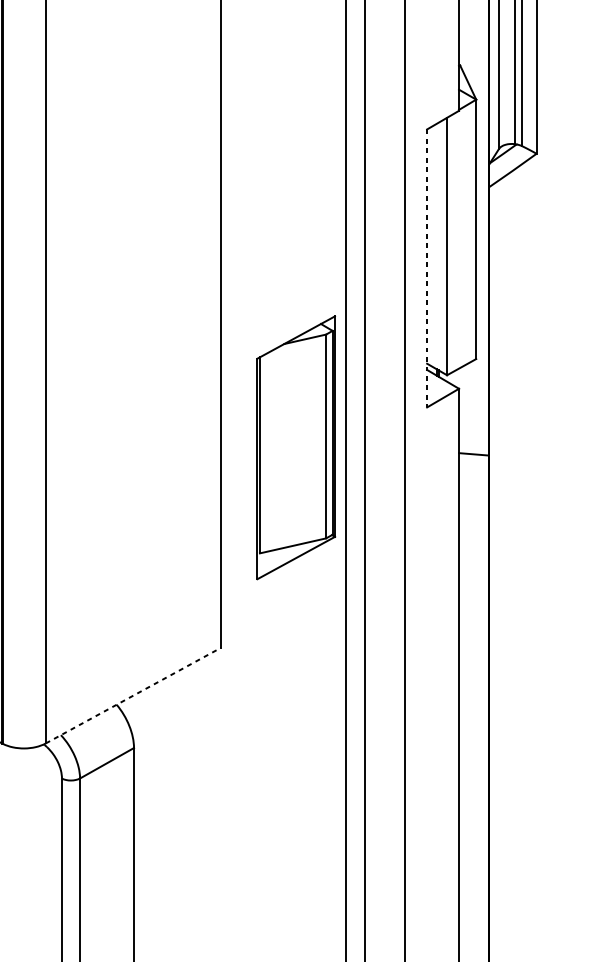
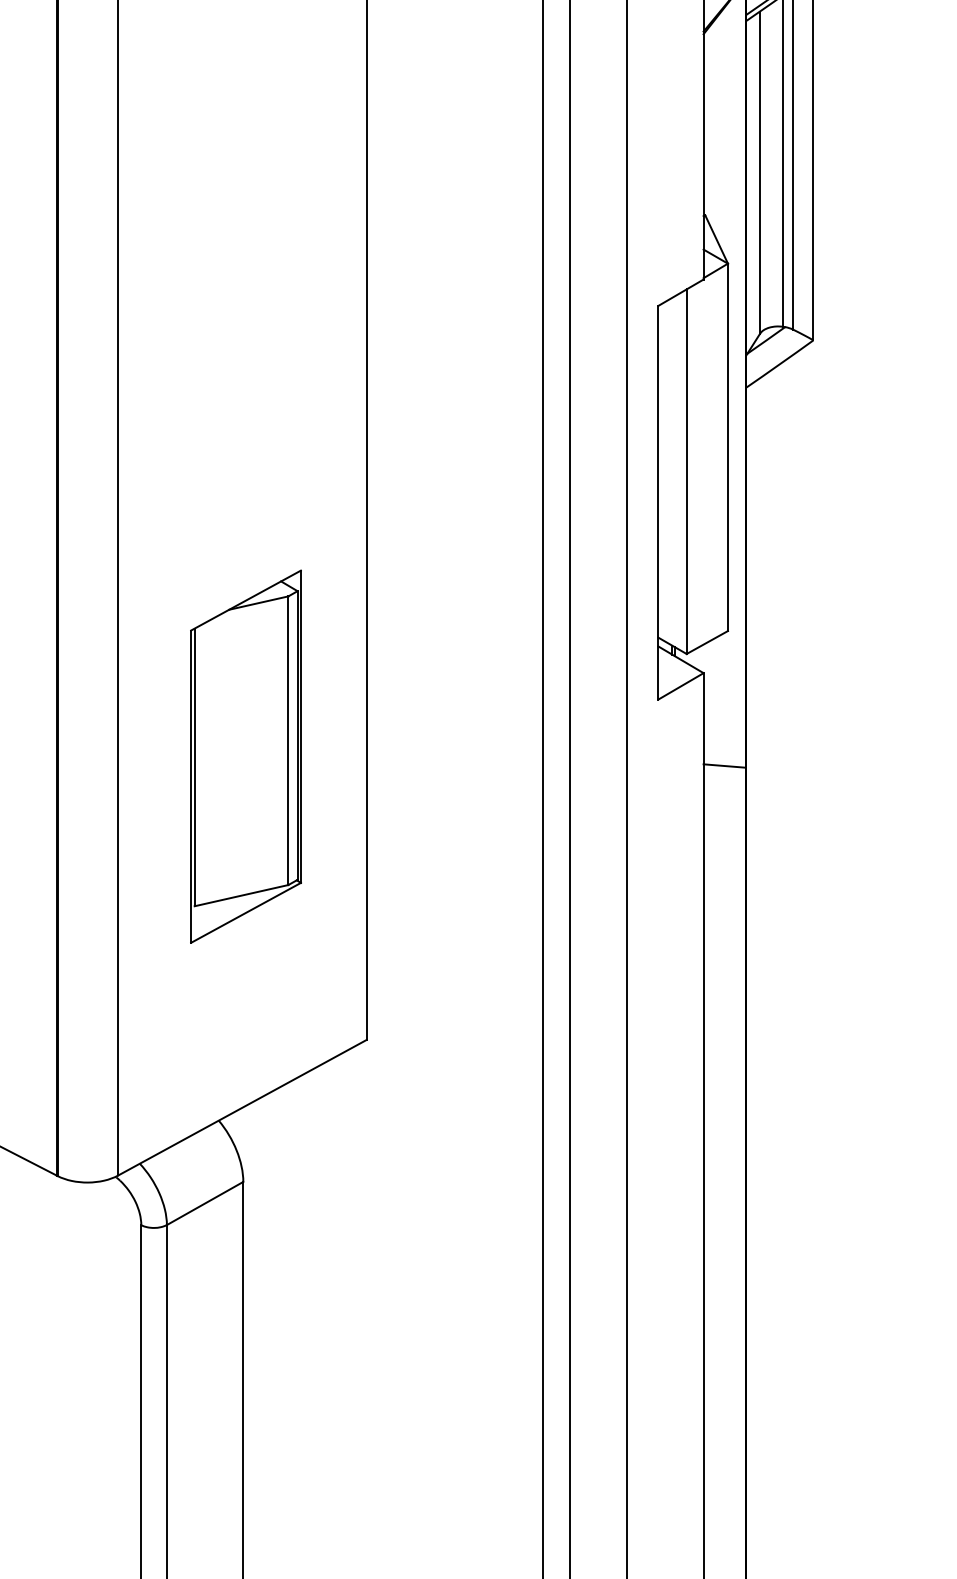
line: (427, 268) -> (658, 502), dashed -> solid
part: (295, 447) -> (245, 756), moved
line: (133, 695) -> (242, 1107), dashed -> solid

